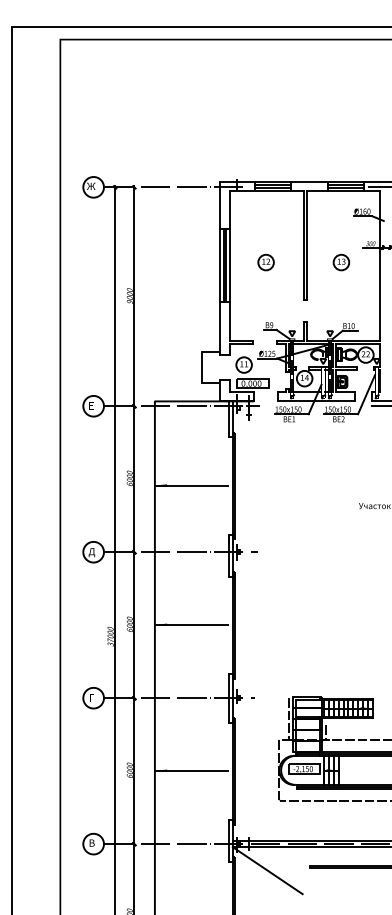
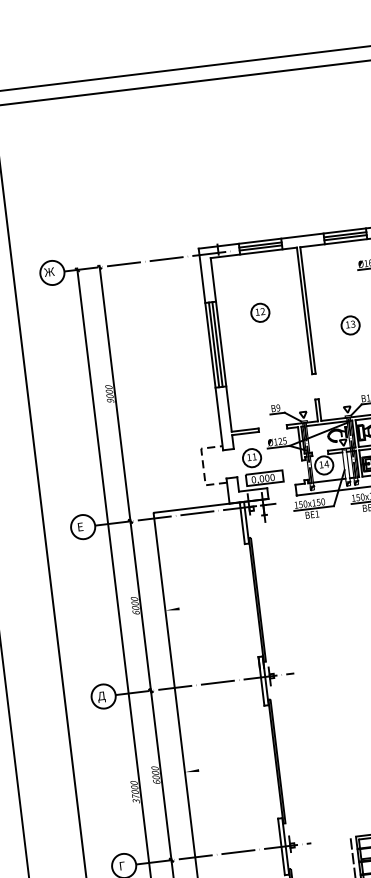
part: (265, 262) -> (259, 312), moved
line: (201, 367) -> (202, 466), solid -> dashed
line: (191, 485) -> (207, 605), removed
line: (191, 624) -> (227, 766), removed

